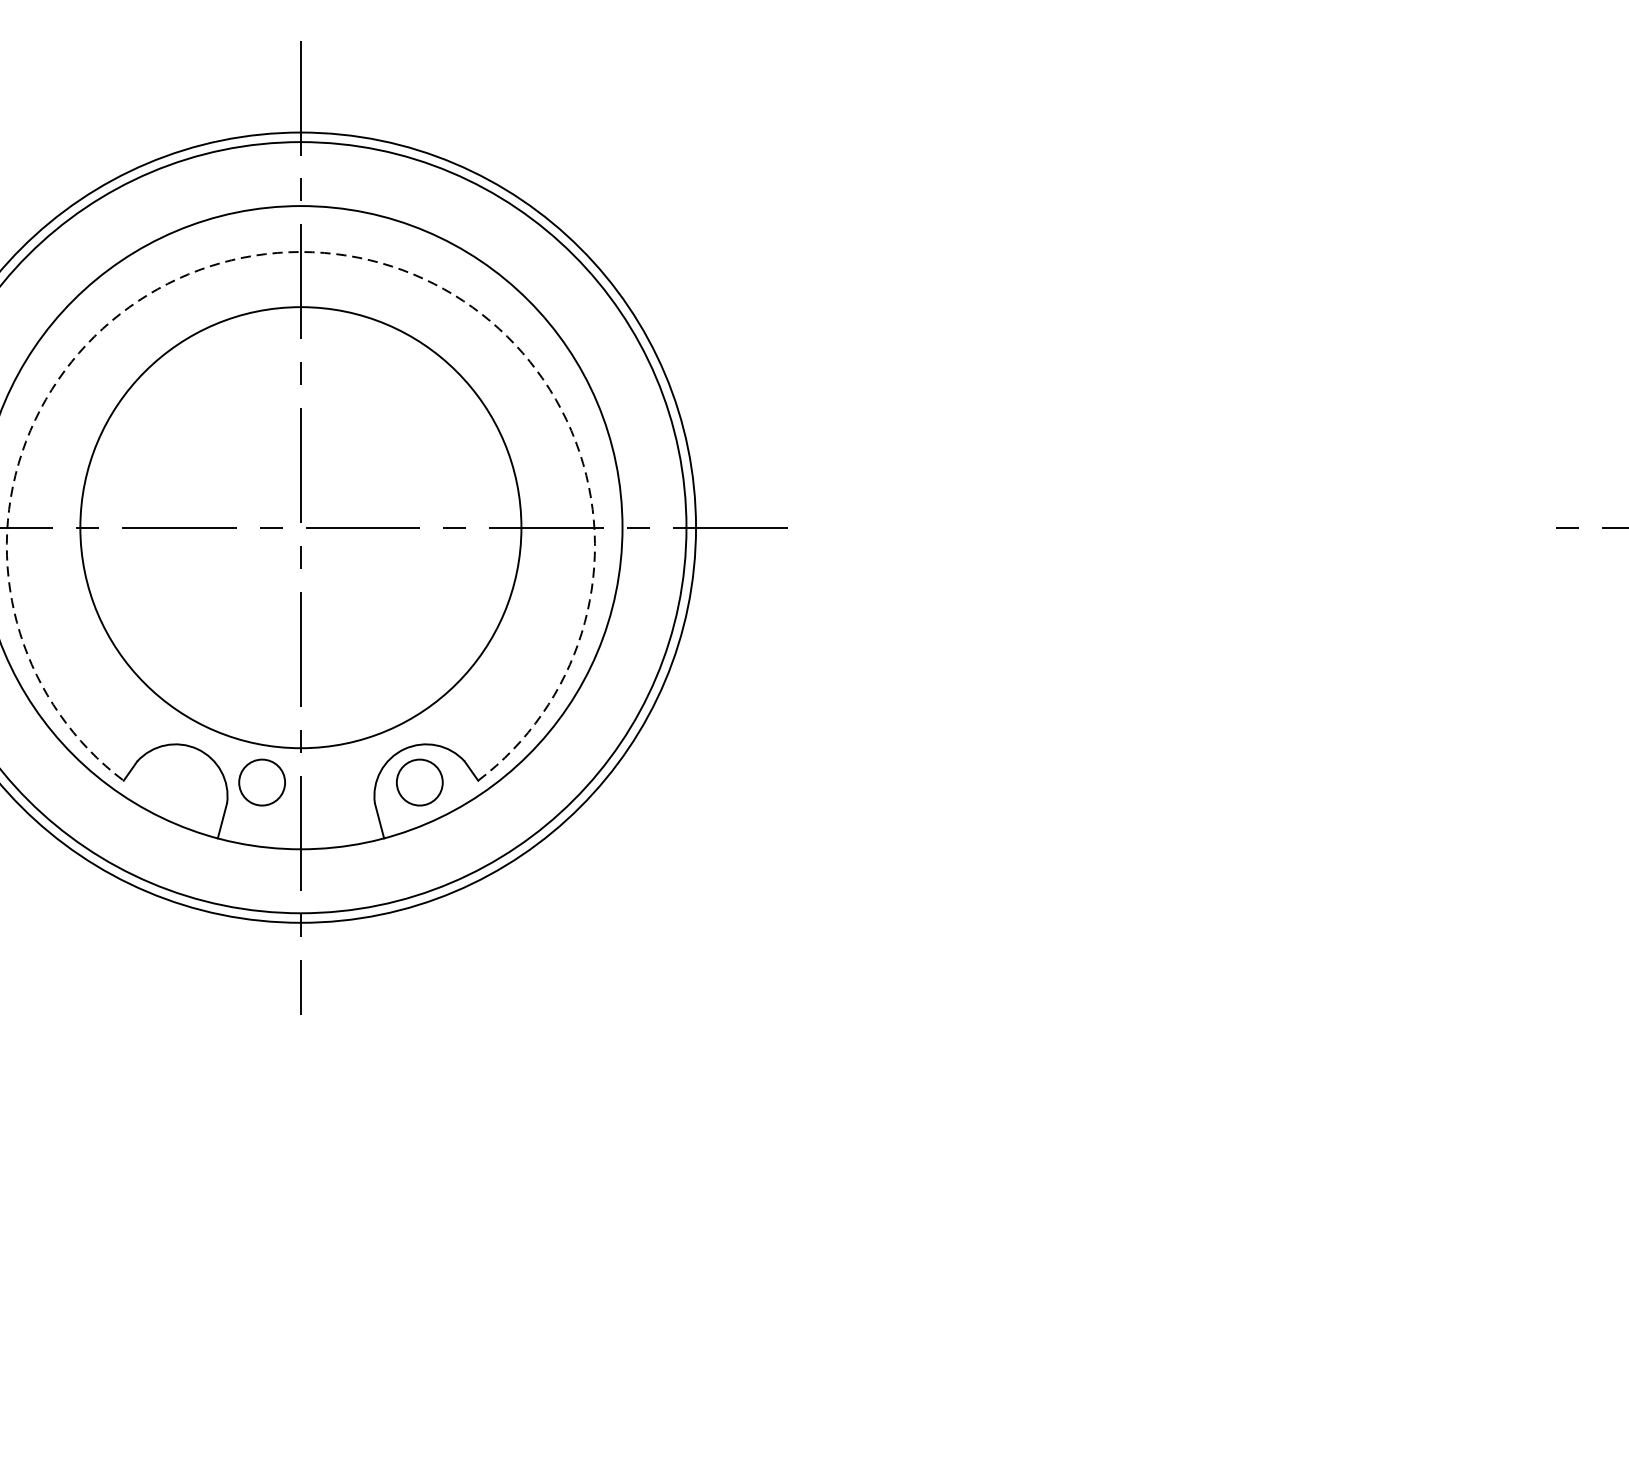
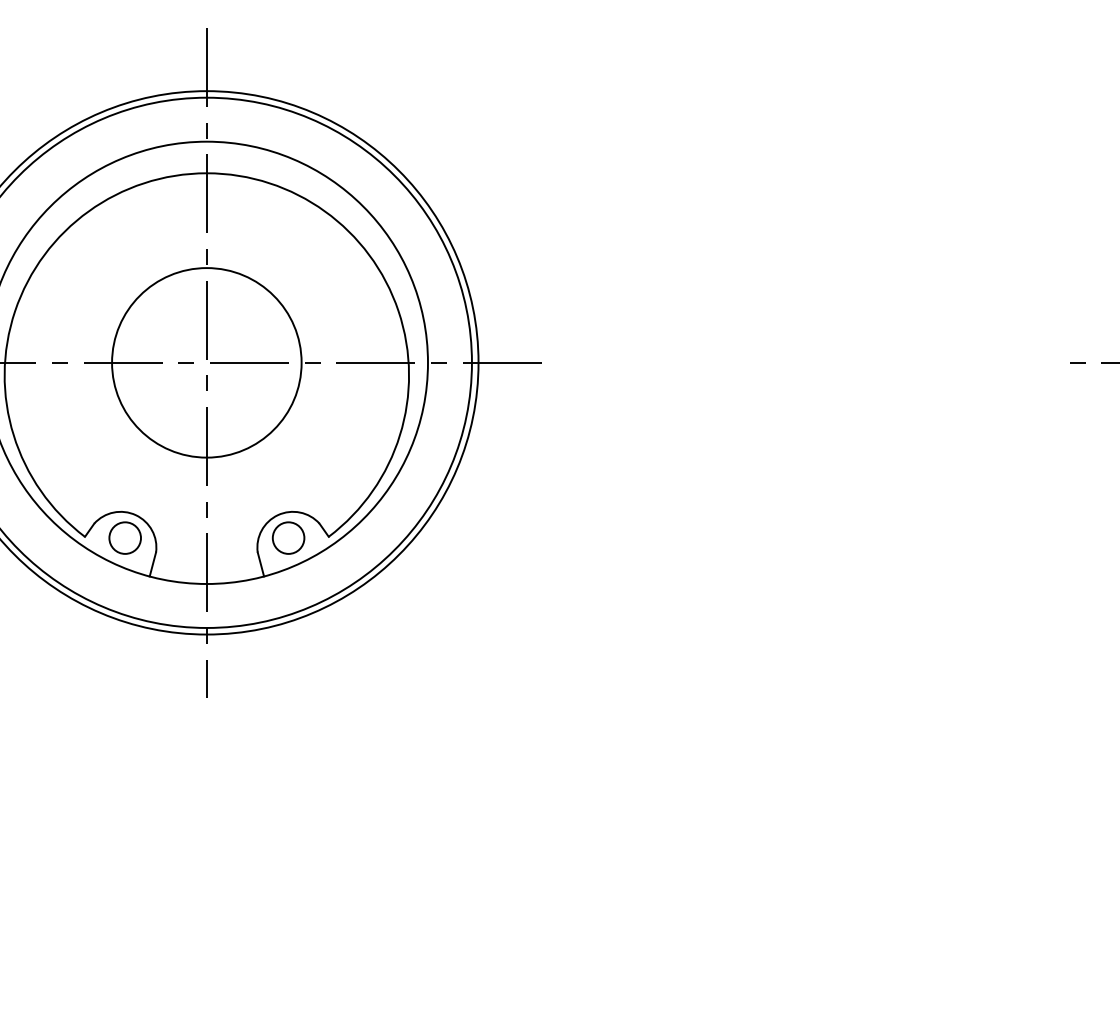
arc: (300, 252) -> (206, 173), dashed -> solid
circle: (300, 527) -> (206, 362), size x0.62
circle: (261, 781) -> (124, 537), moved

